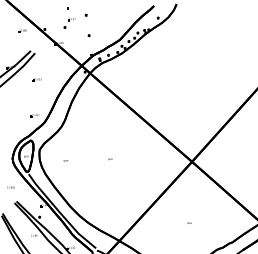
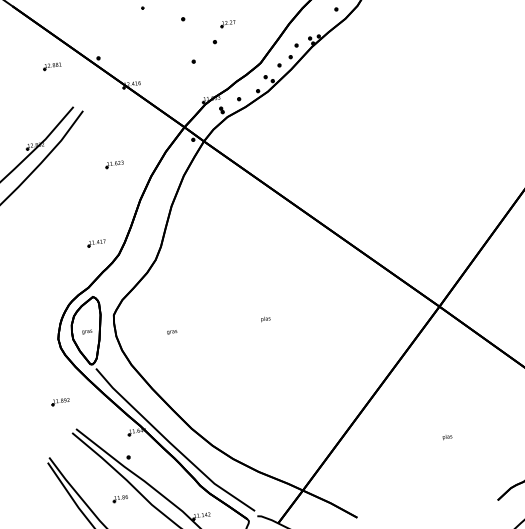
part: (69, 23) -> (223, 32), moved
part: (36, 79) -> (112, 164), moved

